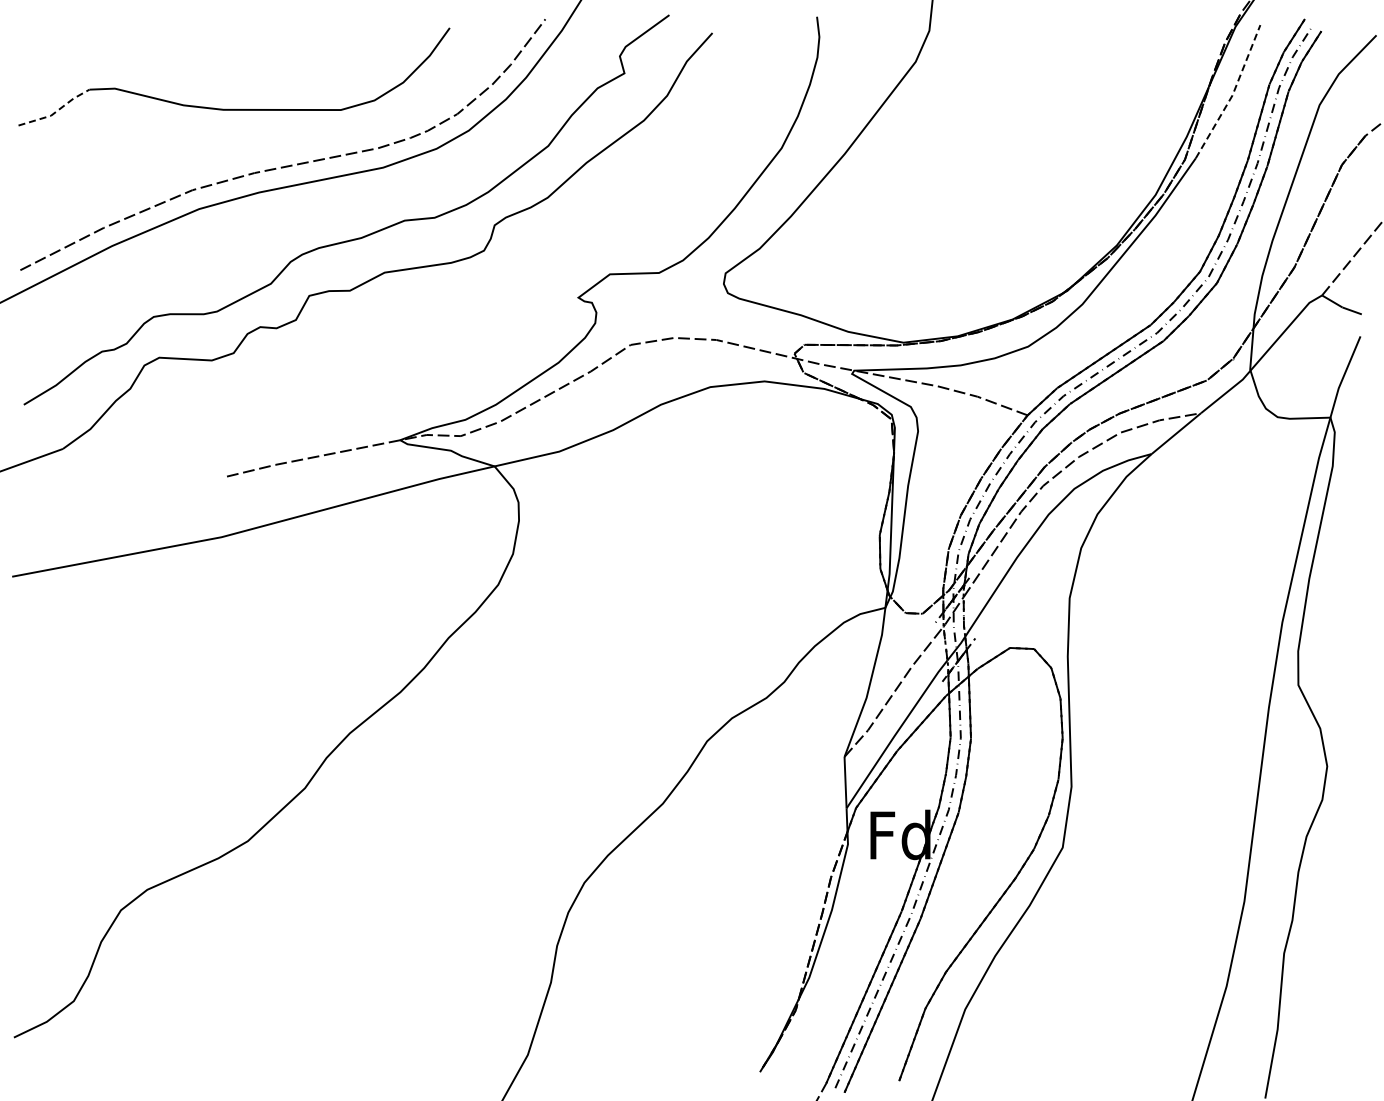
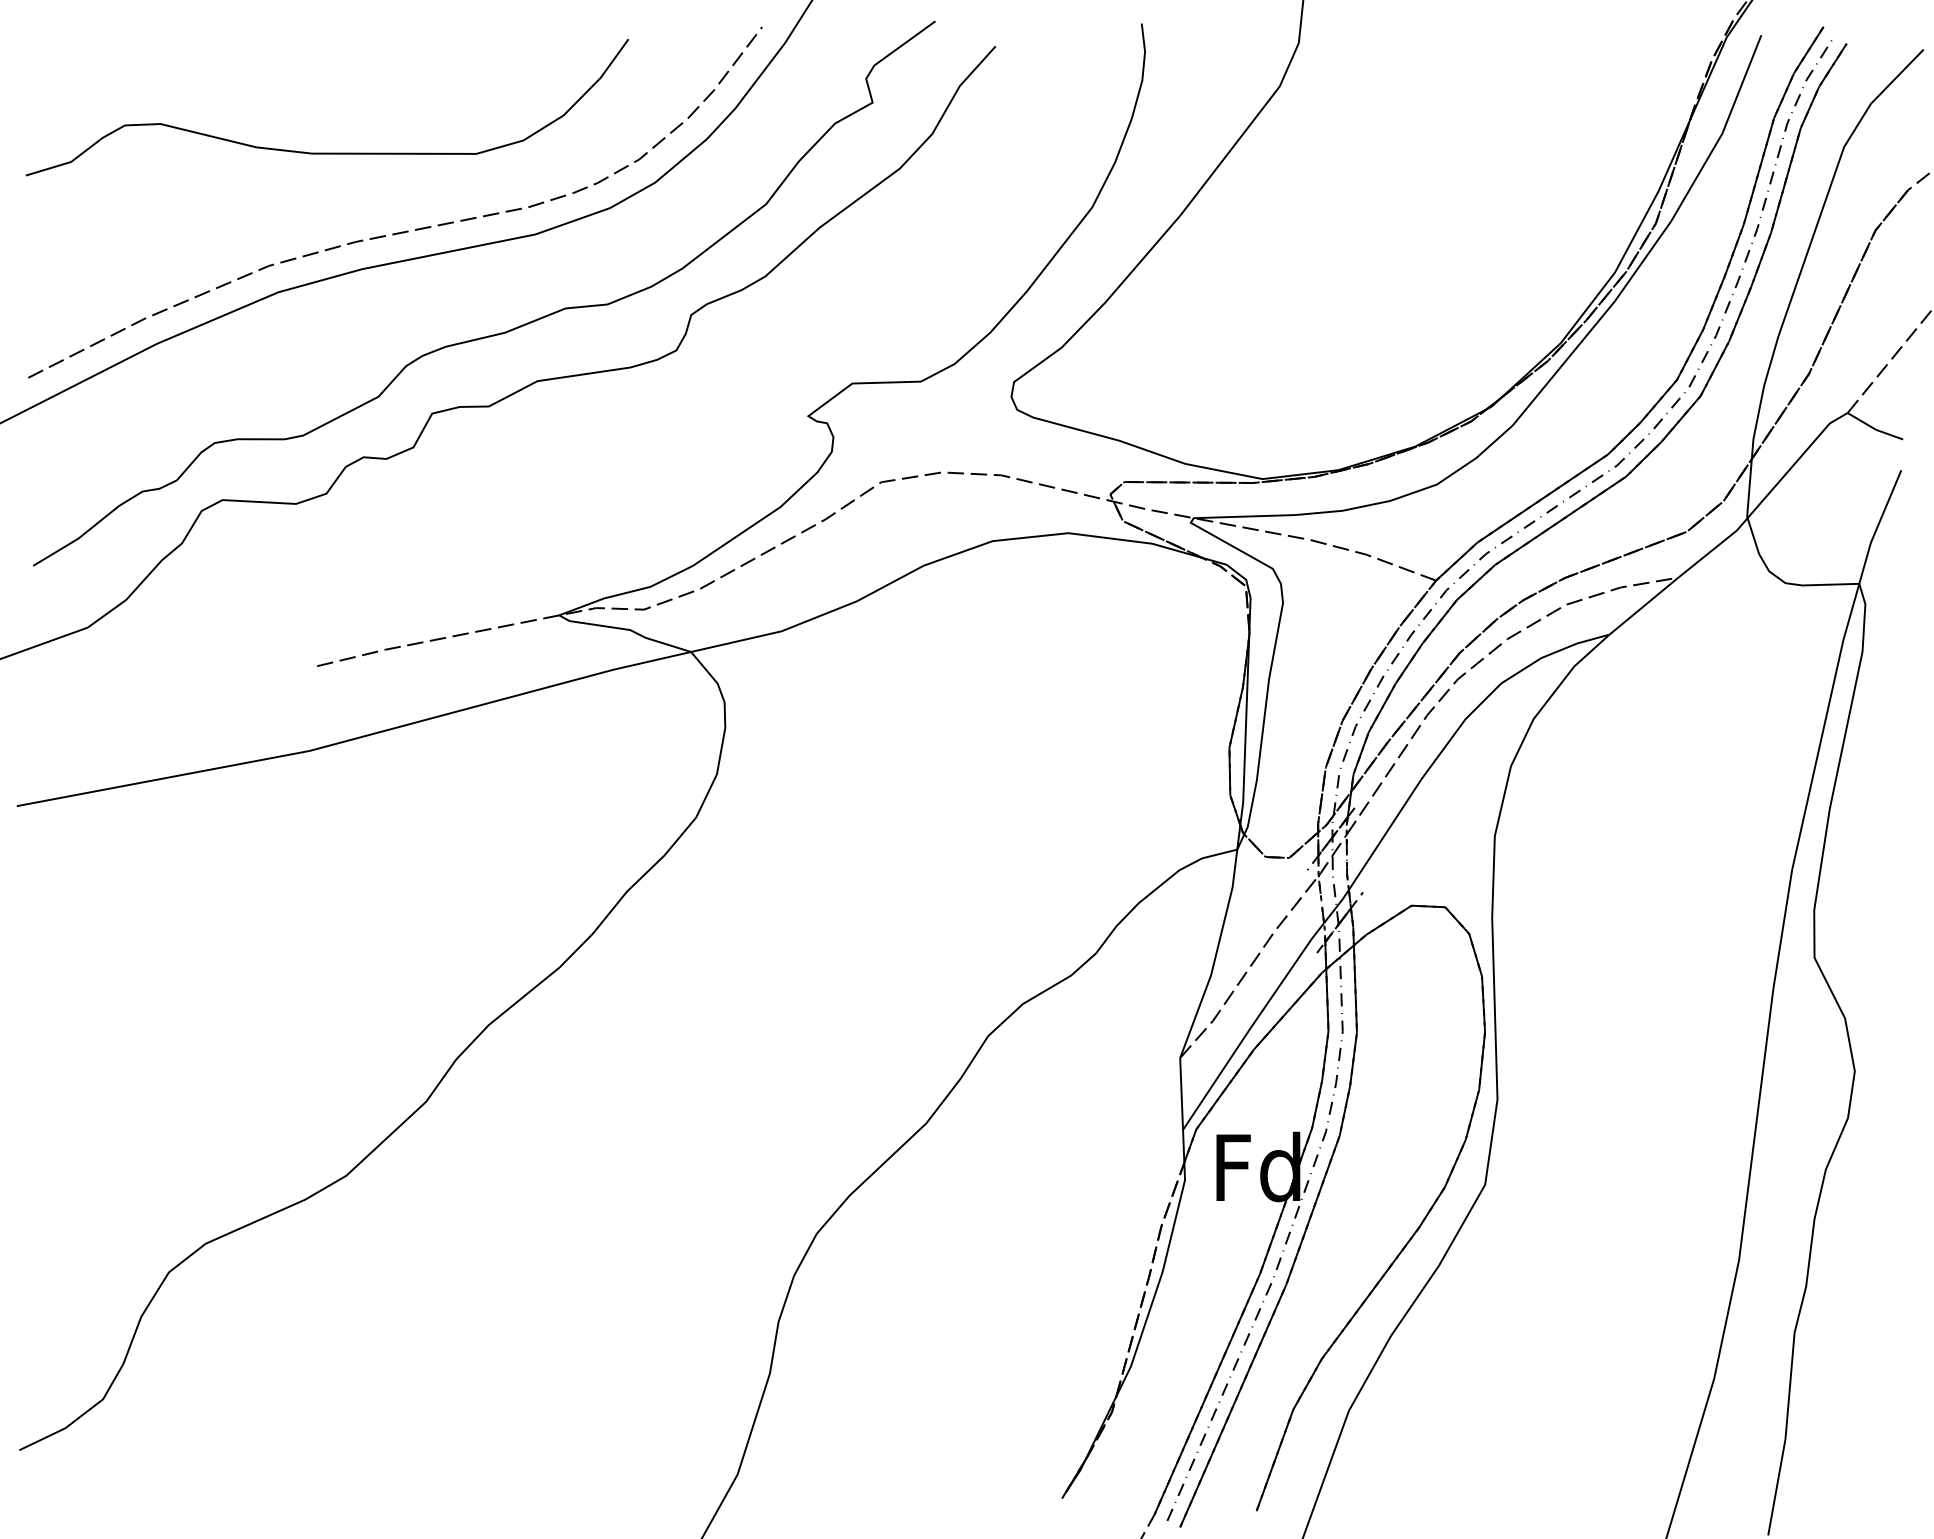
line: (1232, 94) -> (1722, 132), dashed -> solid
line: (56, 111) -> (78, 155), dashed -> solid

